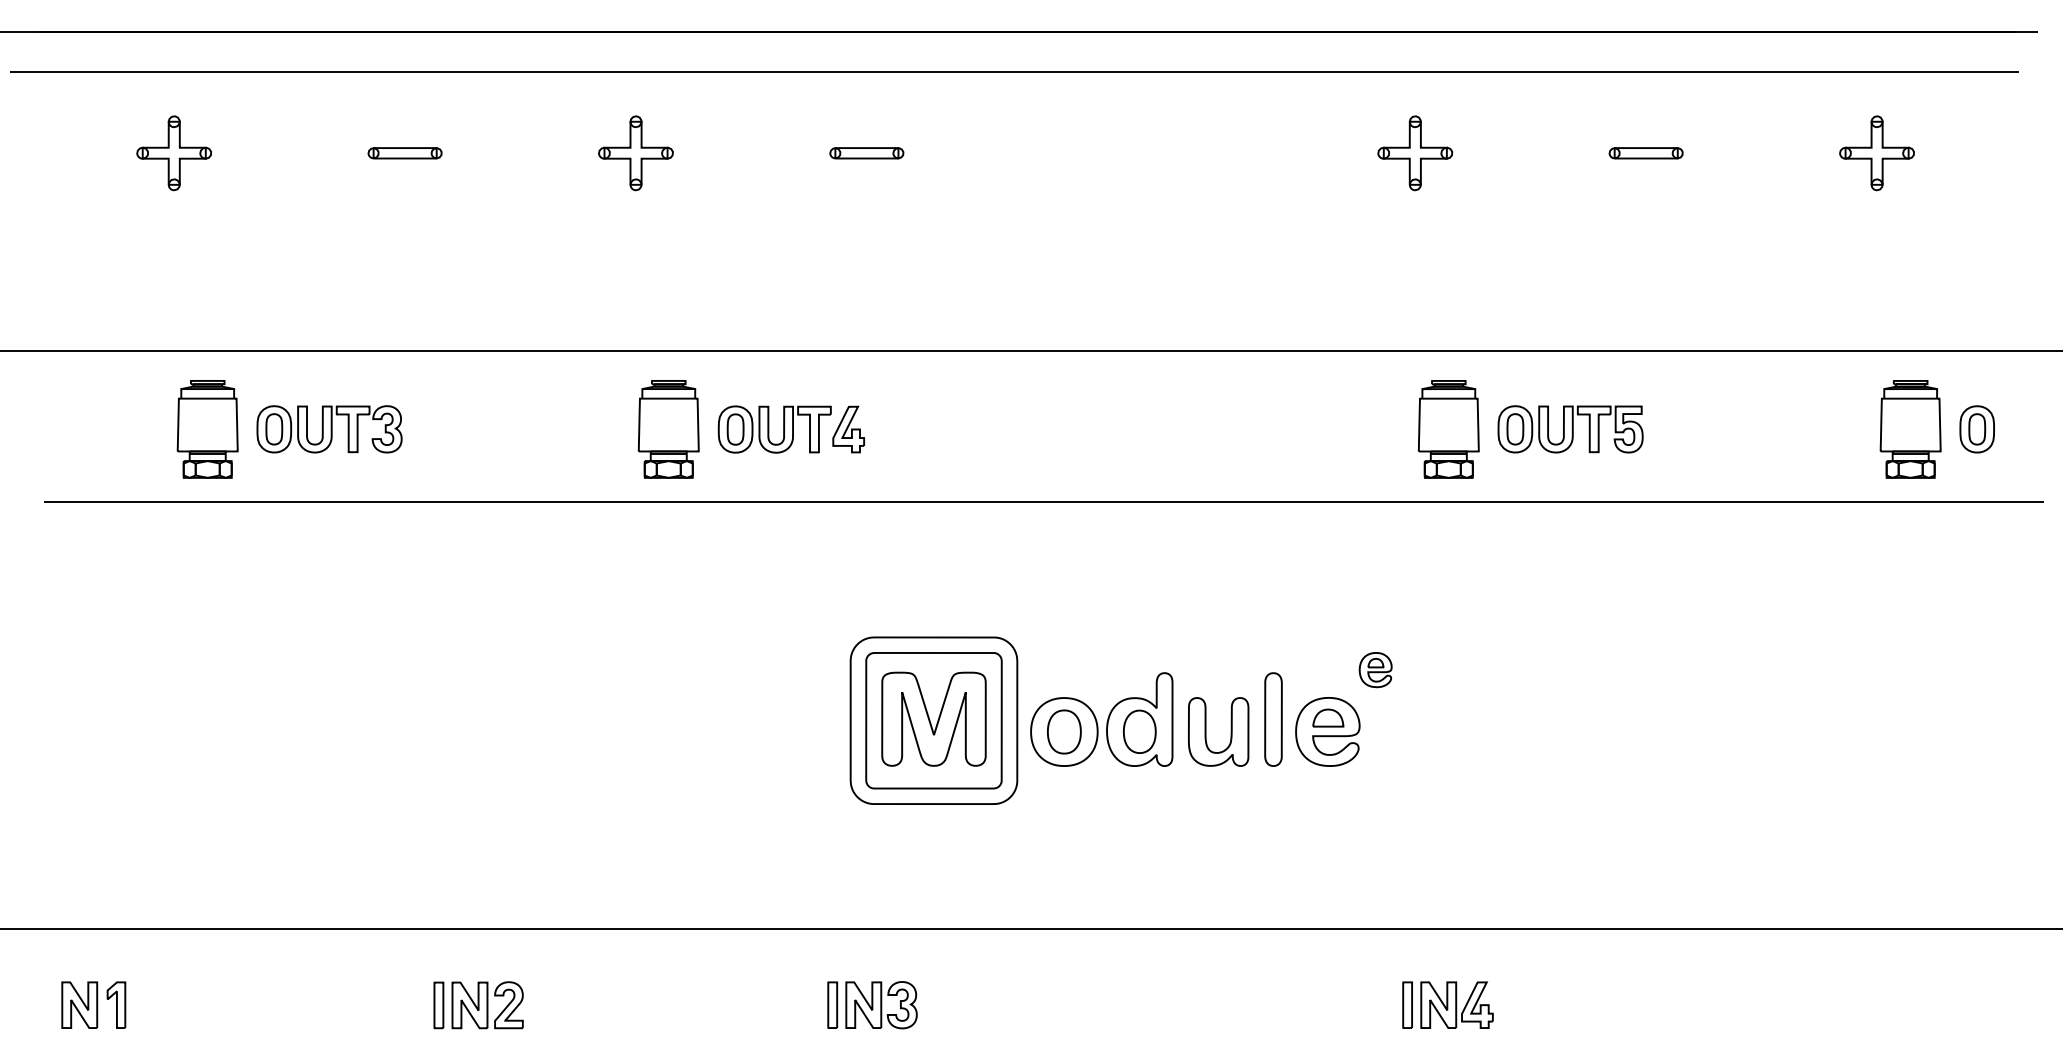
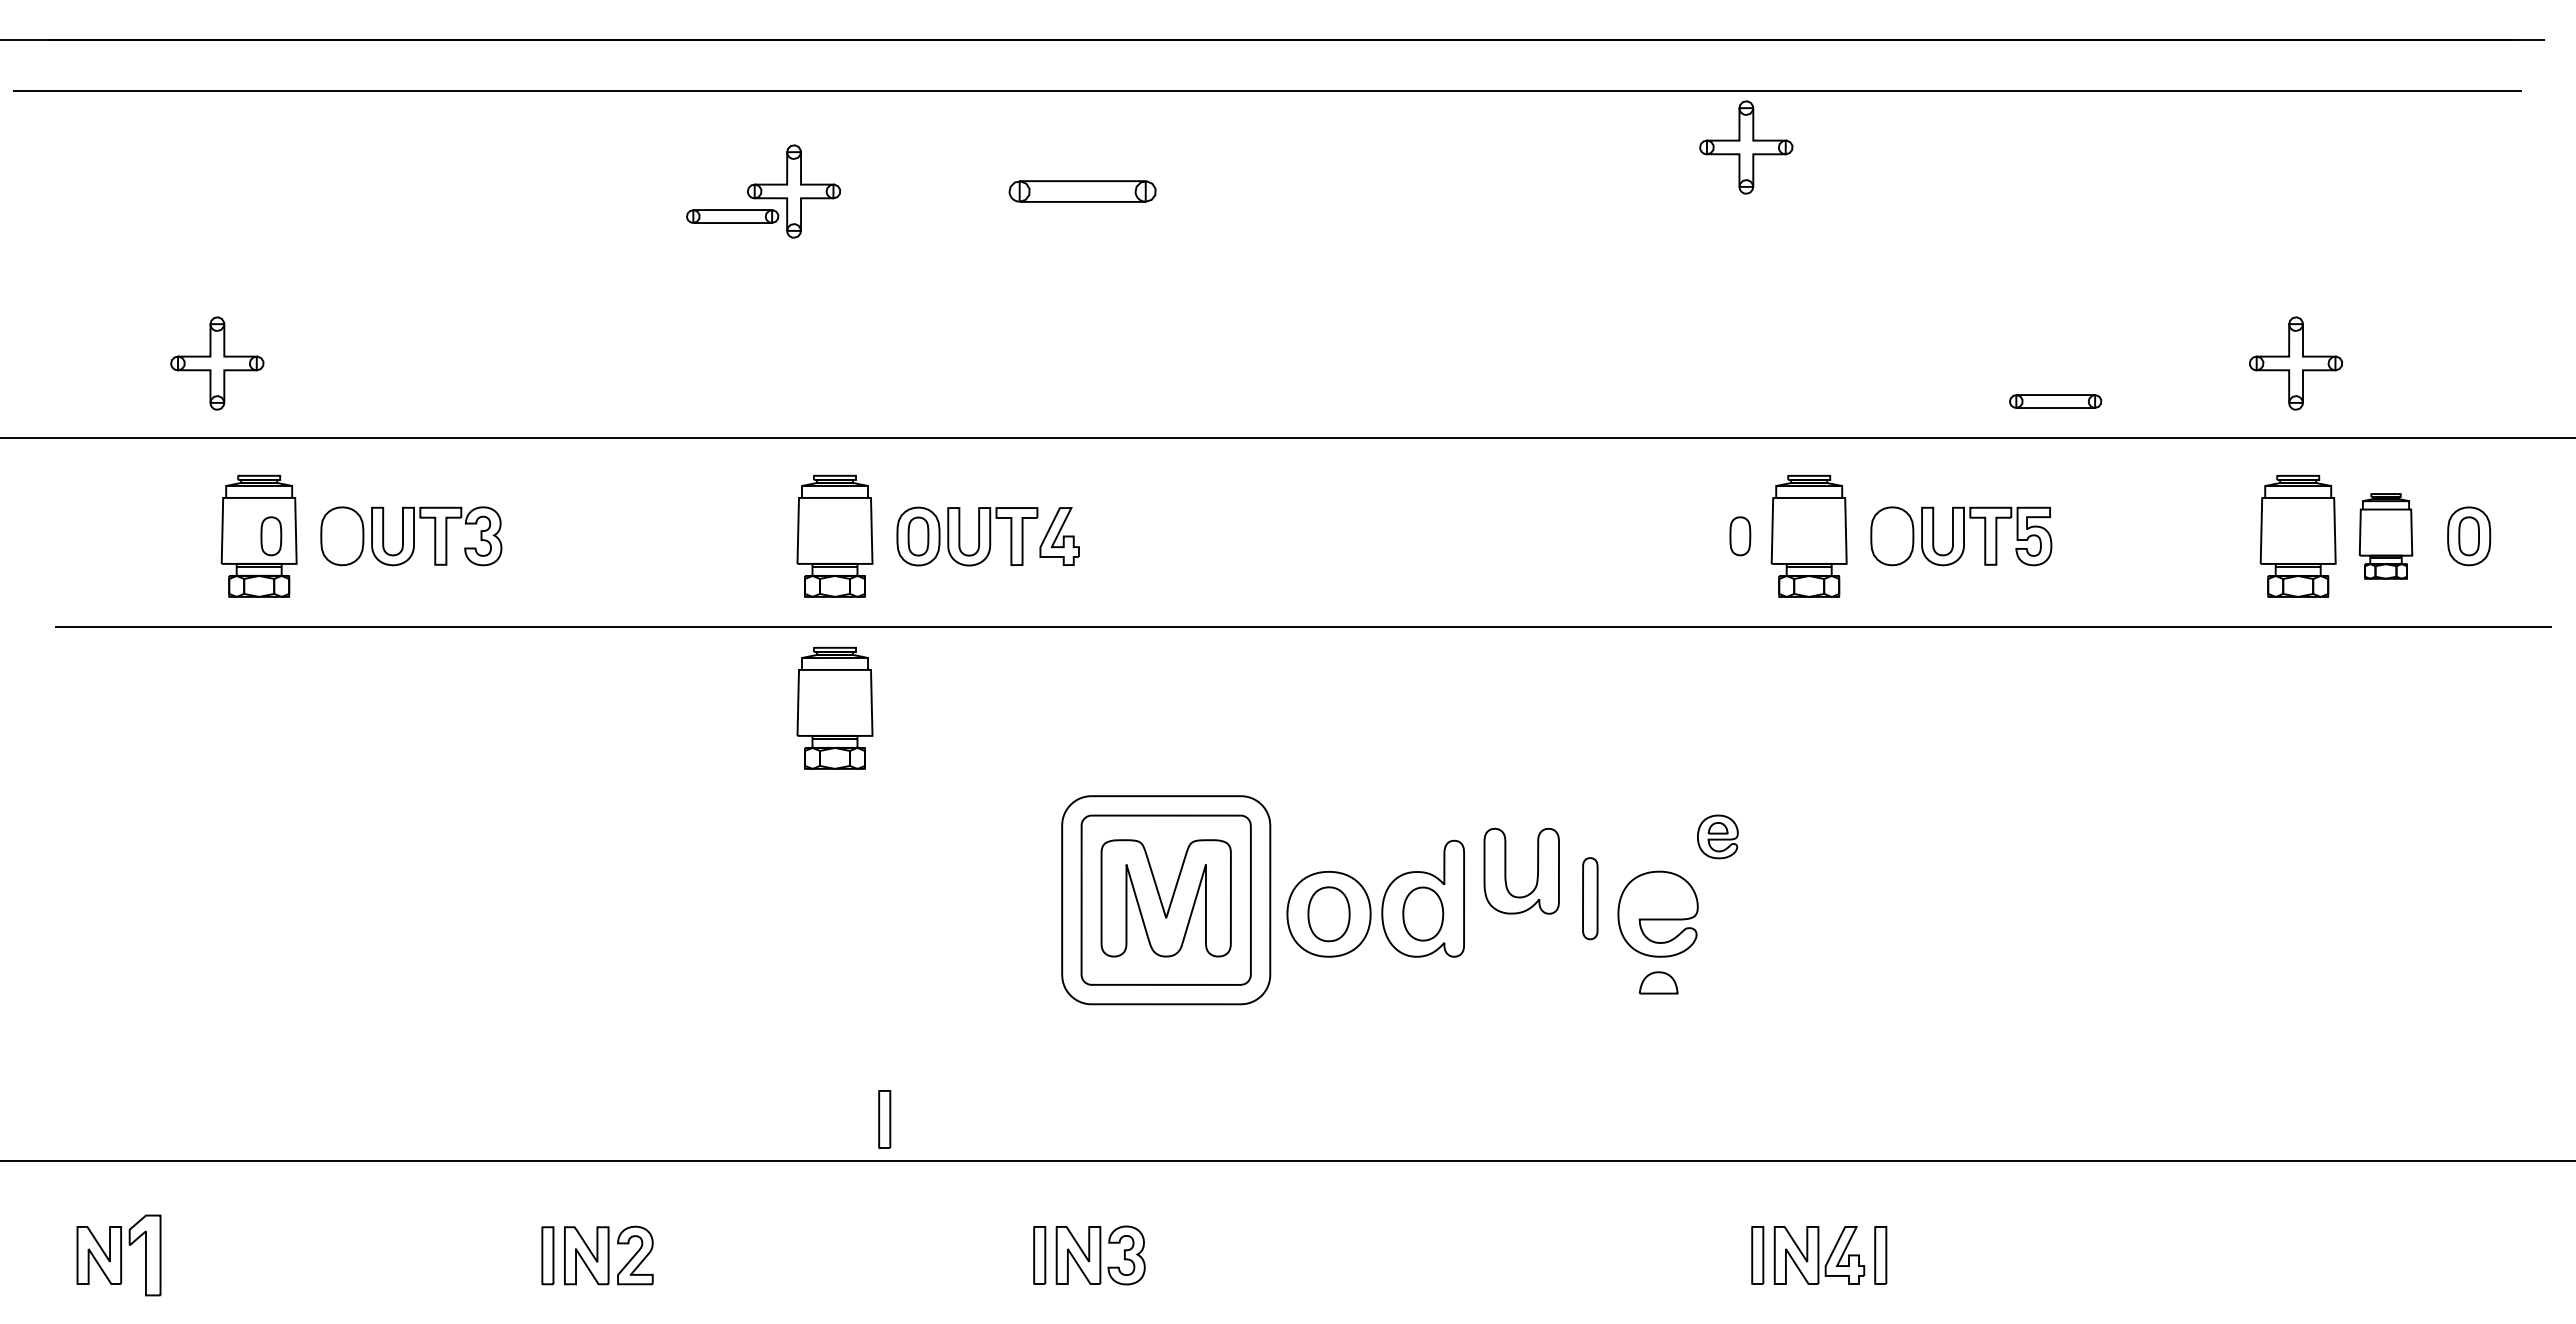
part: (174, 153) -> (217, 363), moved
part: (404, 153) -> (732, 216), moved
part: (866, 153) -> (1081, 191), size x1.6
part: (1415, 153) -> (1746, 147), moved
part: (1646, 153) -> (2055, 401), moved
part: (1876, 153) -> (2295, 363), moved
part: (274, 429) -> (271, 536), moved
part: (1515, 429) -> (1740, 536), moved
part: (1839, 429) -> (2297, 536), added
part: (1910, 429) -> (2385, 536), size x0.7
part: (668, 566) -> (834, 707), added
part: (1328, 717) -> (1658, 982), moved
part: (1273, 719) -> (1590, 898), size x0.7
part: (1206, 731) -> (1506, 870), moved
part: (708, 896) -> (884, 1119), added
part: (116, 1005) -> (145, 1255), size x1.4
part: (1505, 1005) -> (1880, 1255), added

